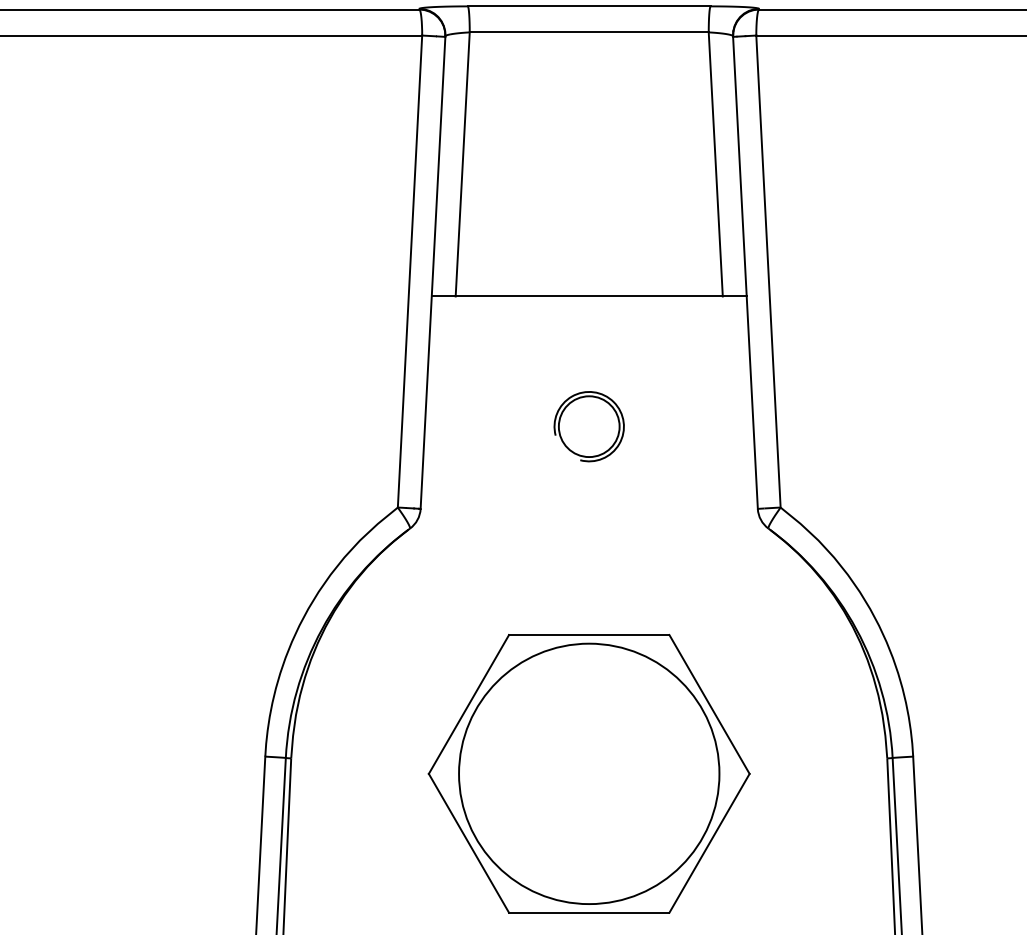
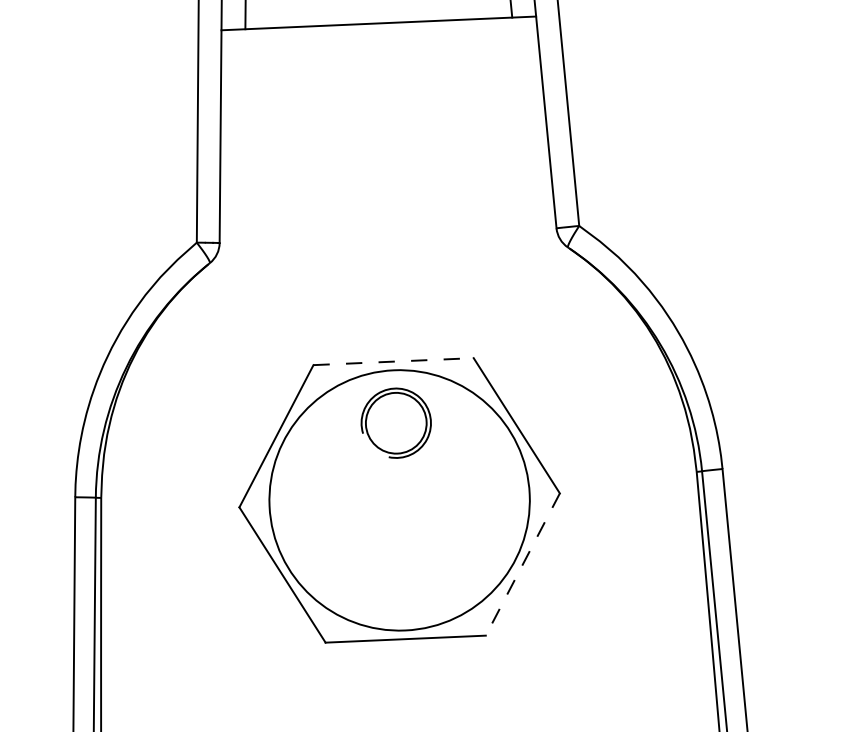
part: (588, 426) -> (395, 423), moved
line: (589, 635) -> (393, 362), solid -> dashed
line: (709, 843) -> (522, 564), solid -> dashed

